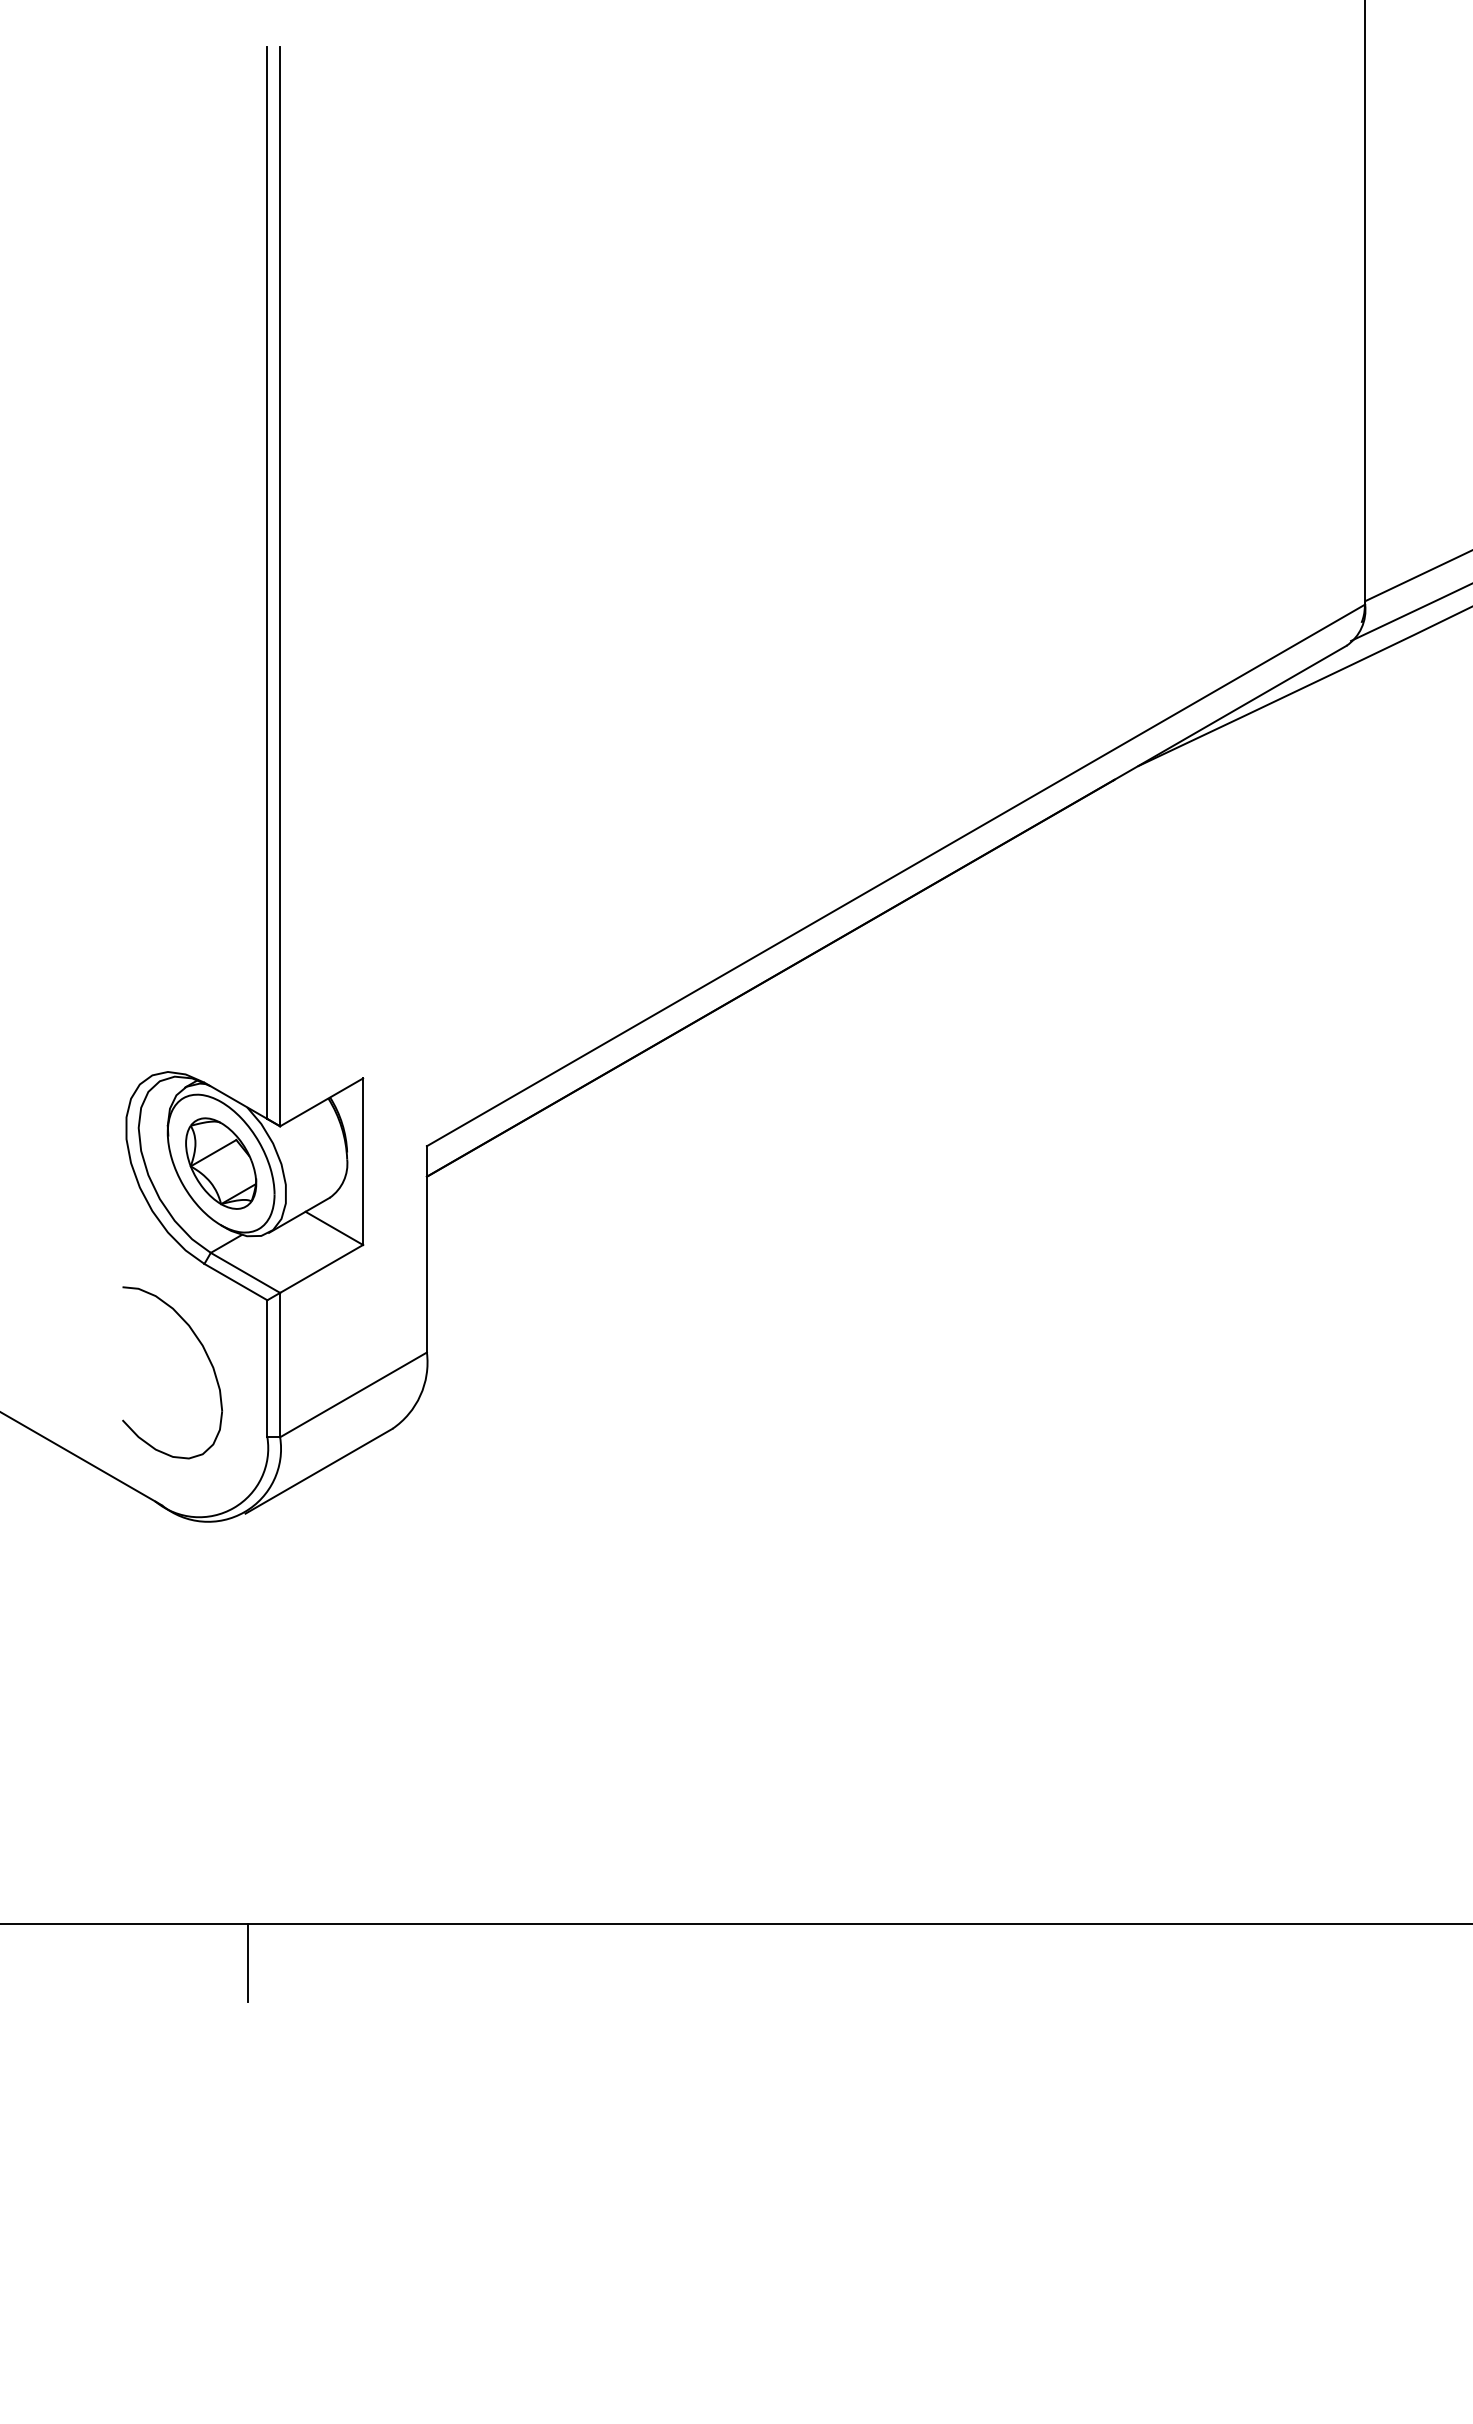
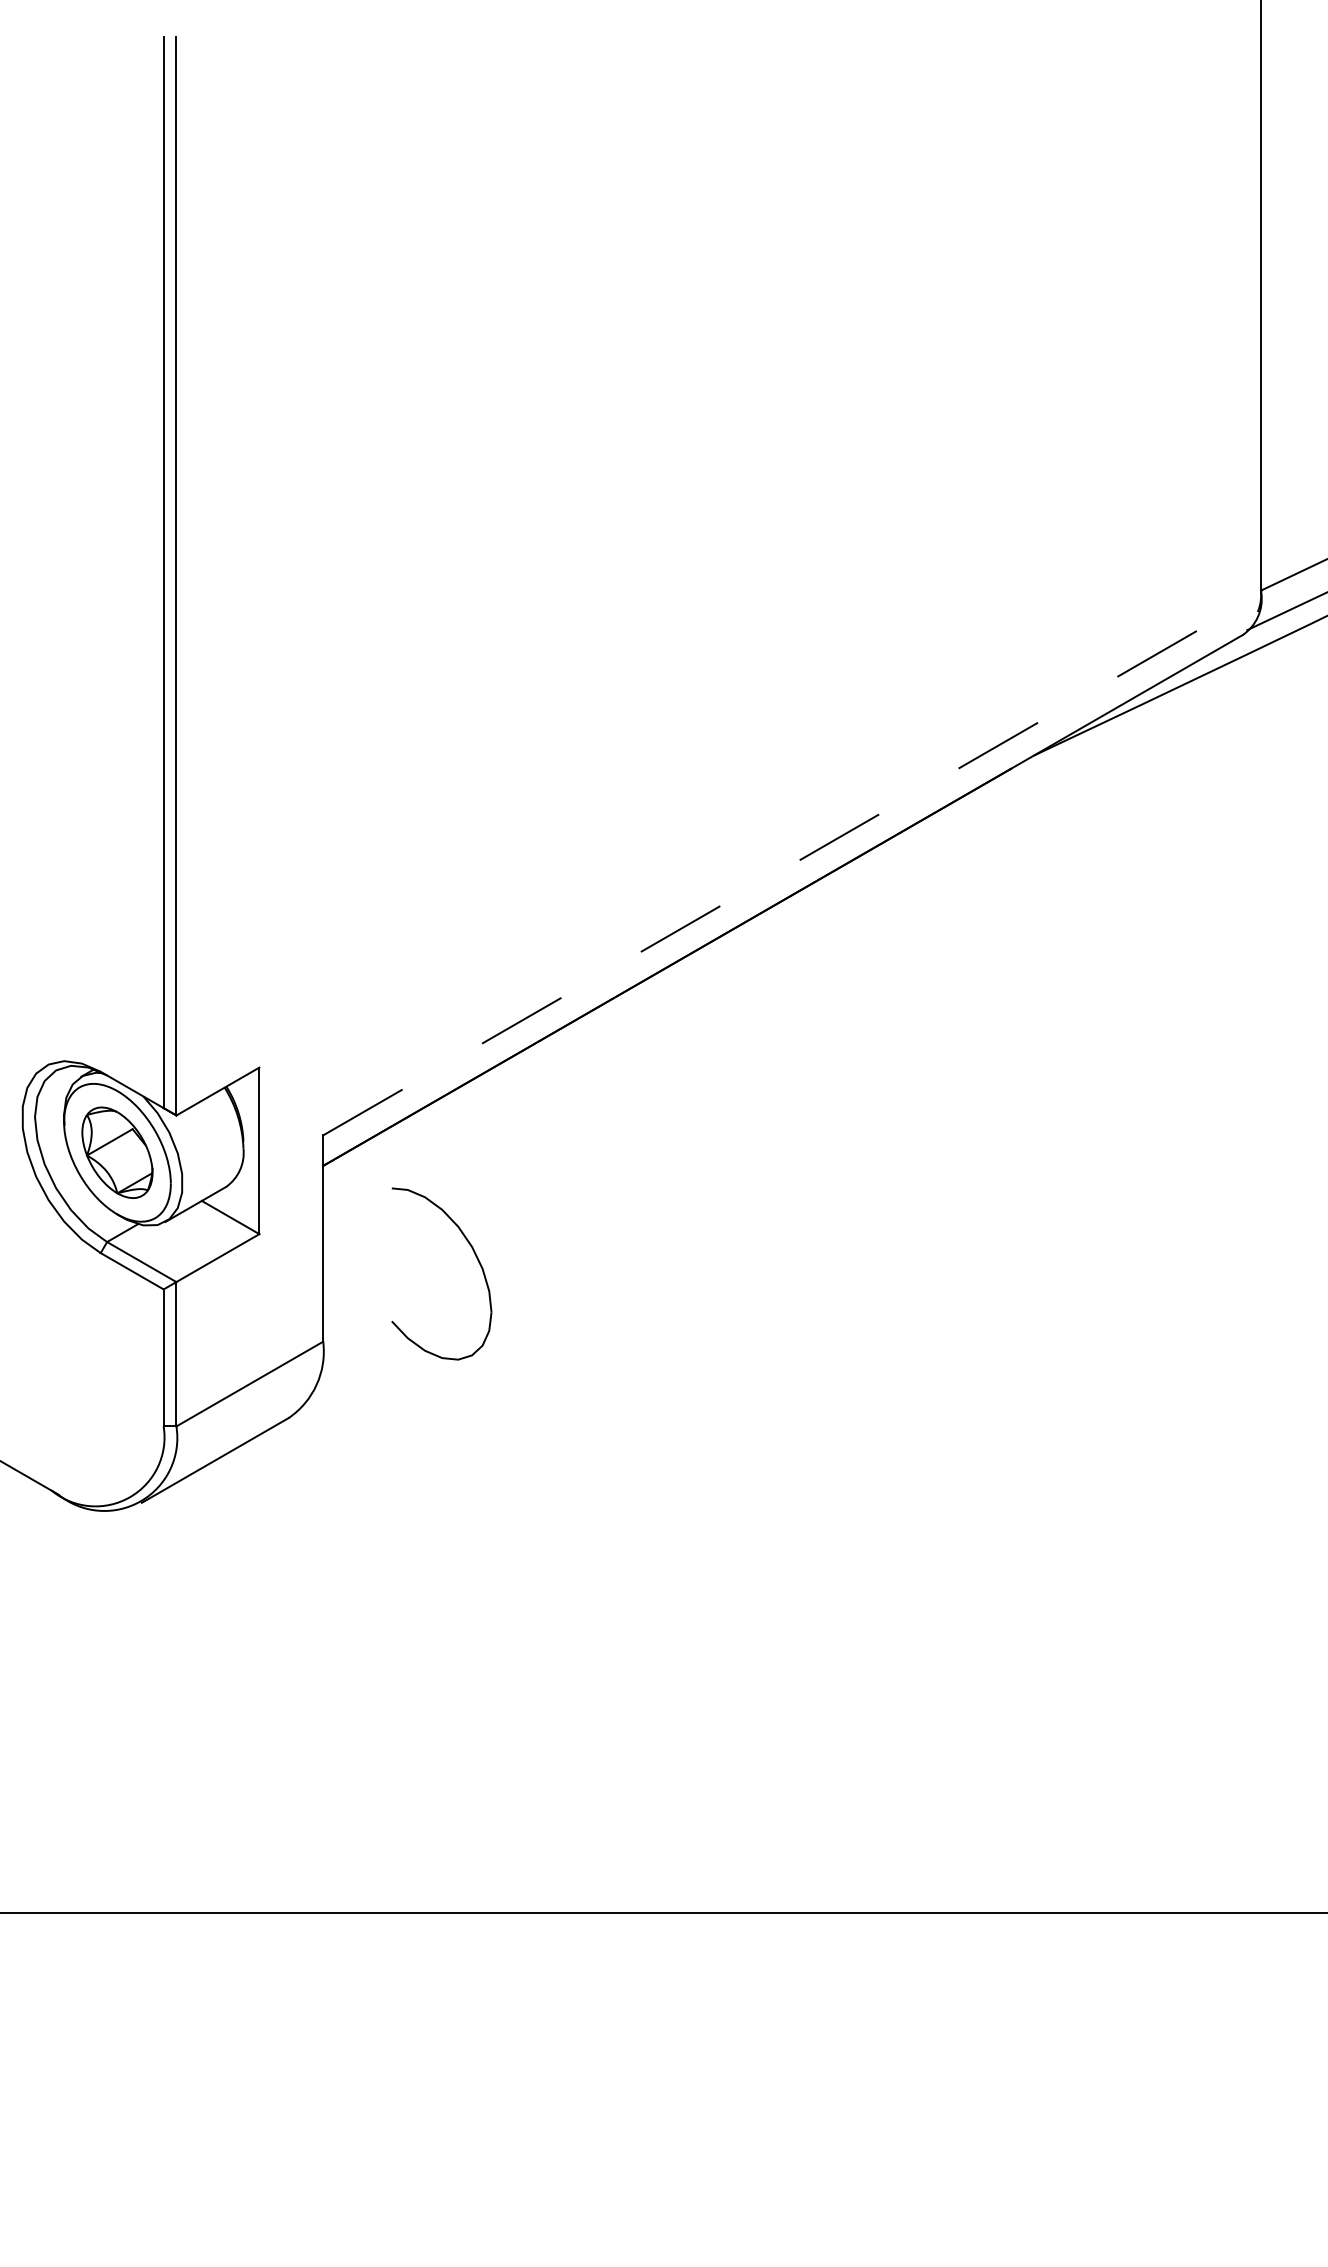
line: (896, 875) -> (792, 864), solid -> dashed
part: (206, 1356) -> (475, 1257), moved
line: (247, 1962) -> (143, 1951), removed

